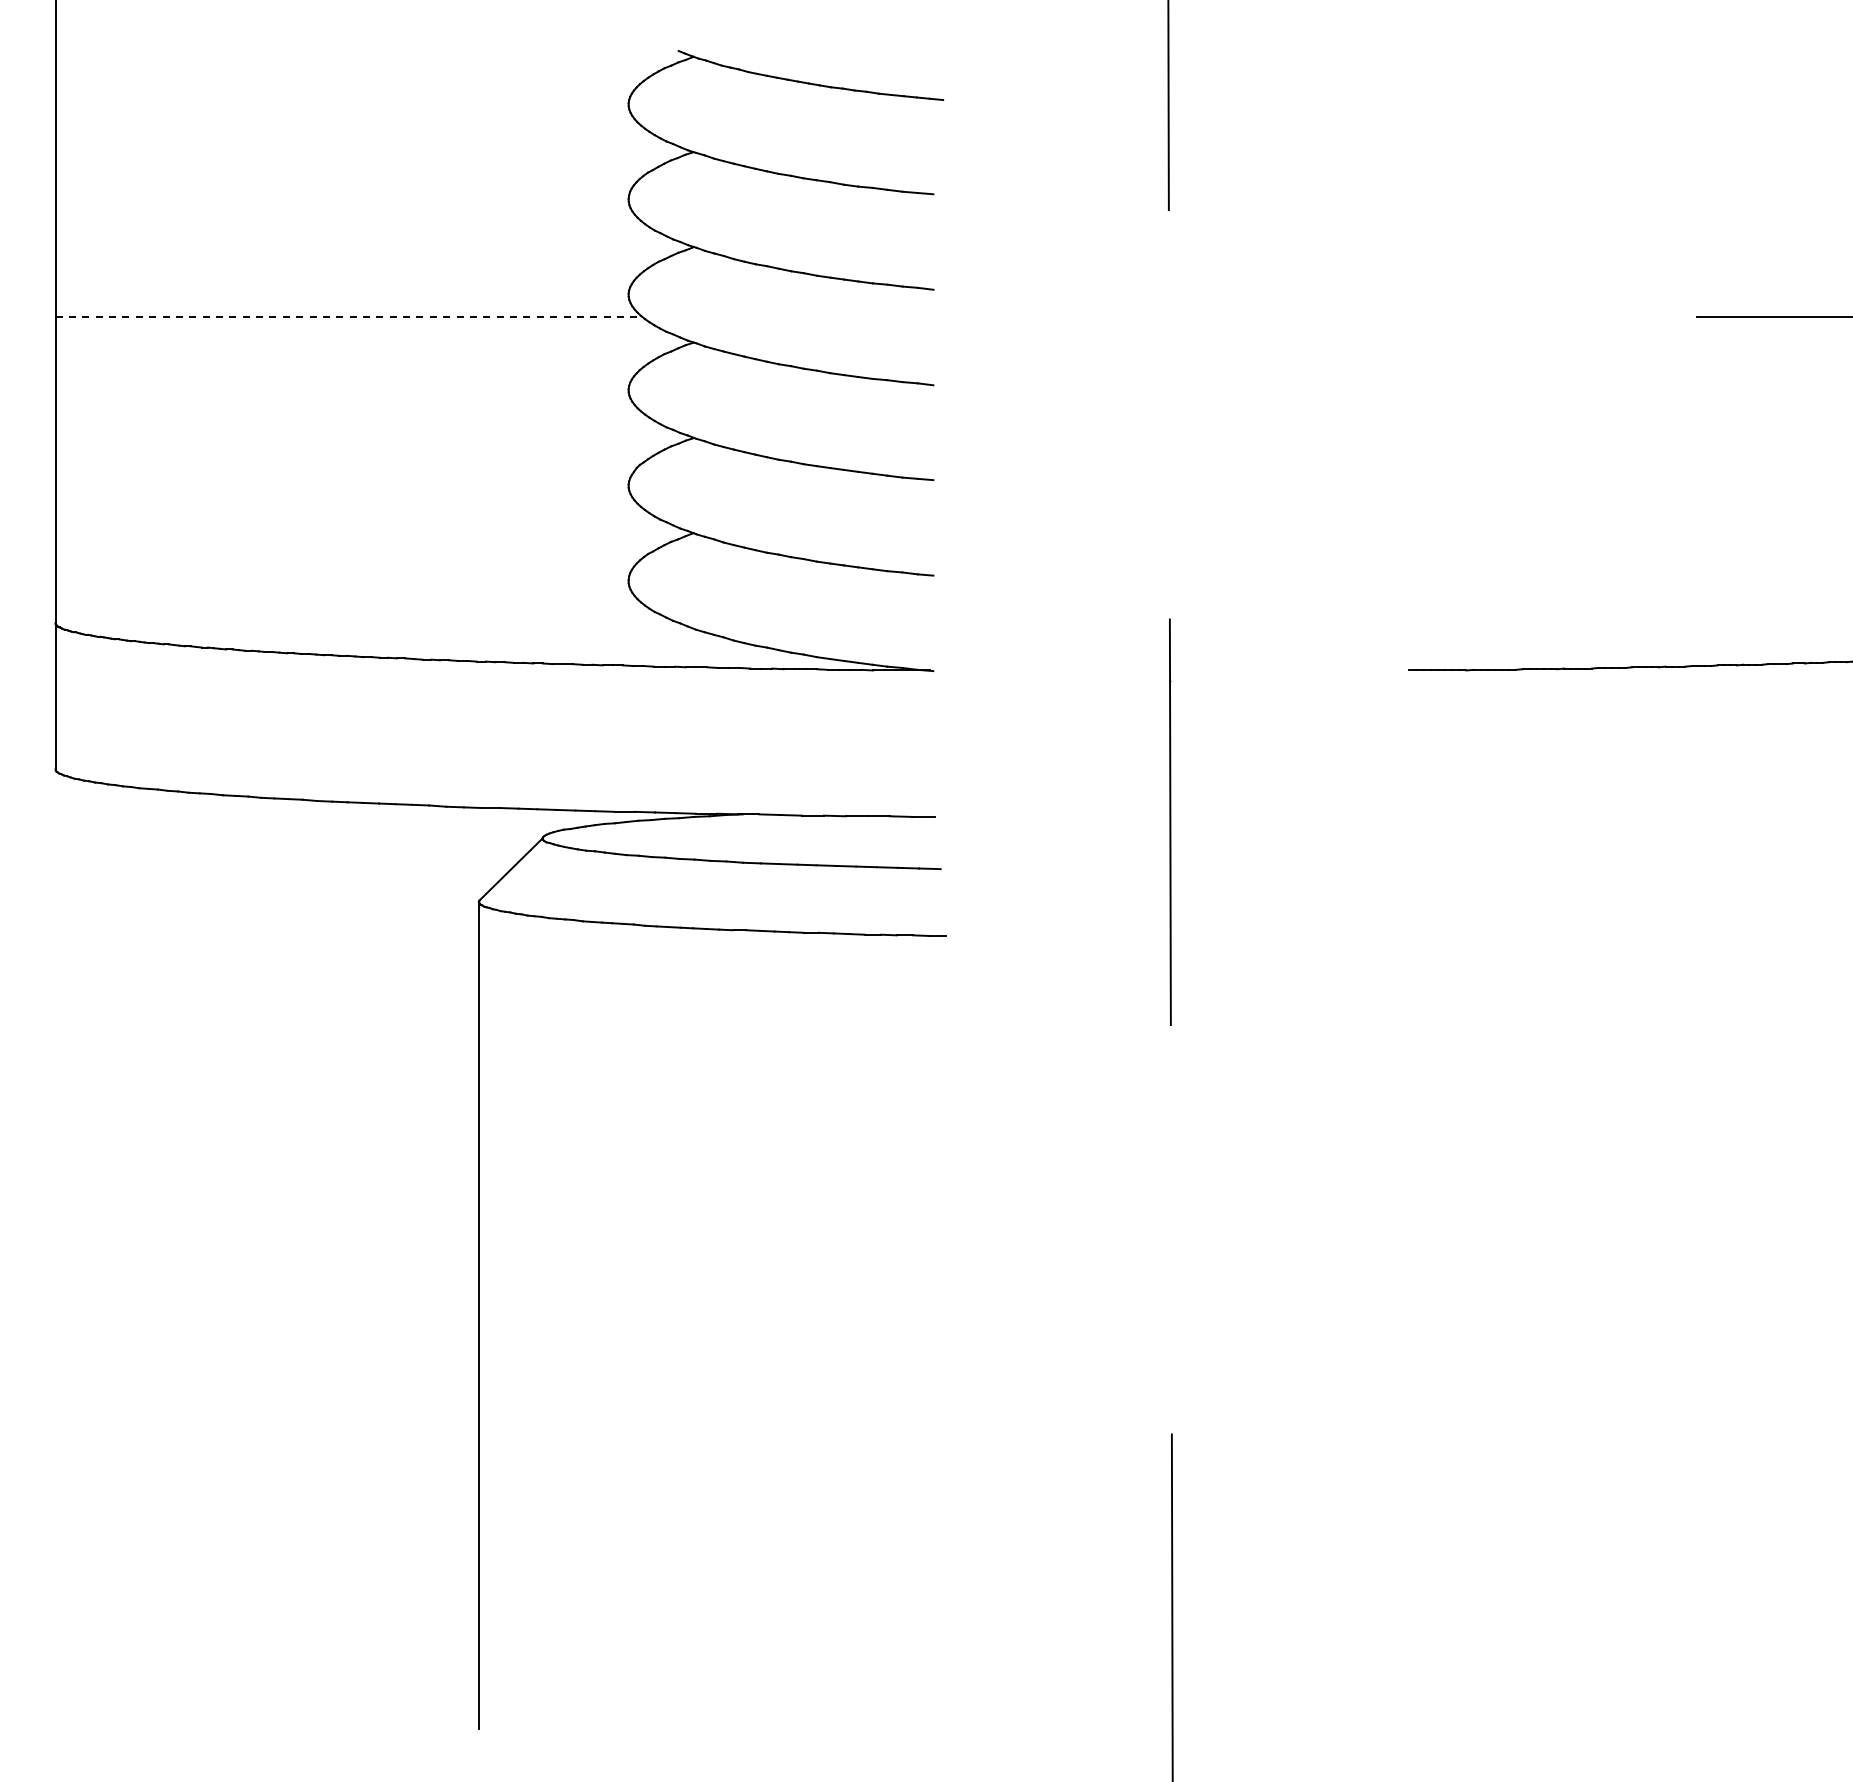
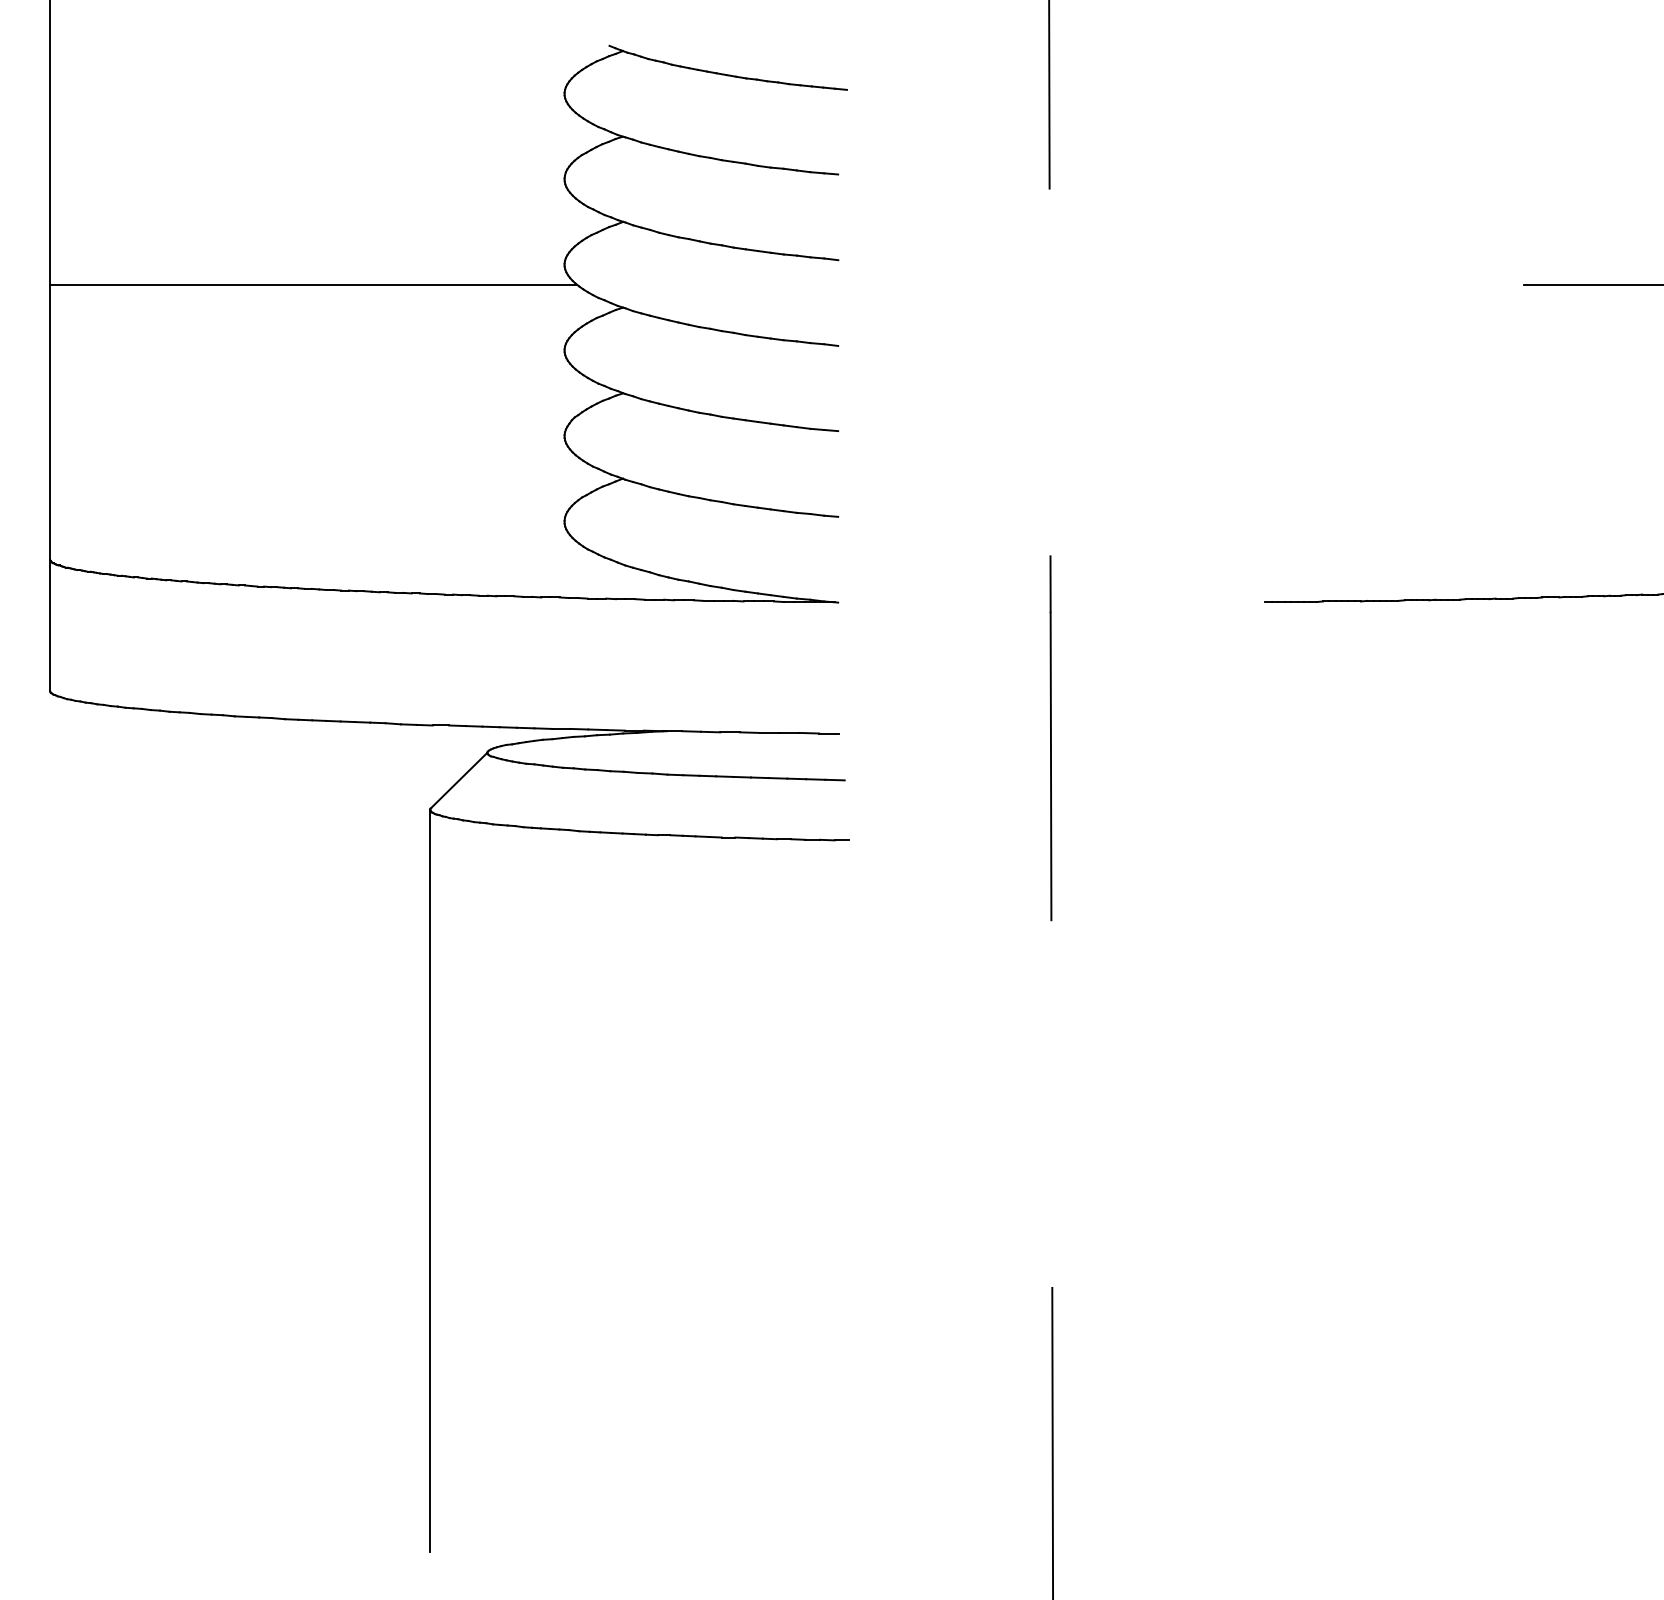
line: (349, 317) -> (313, 285), dashed -> solid

